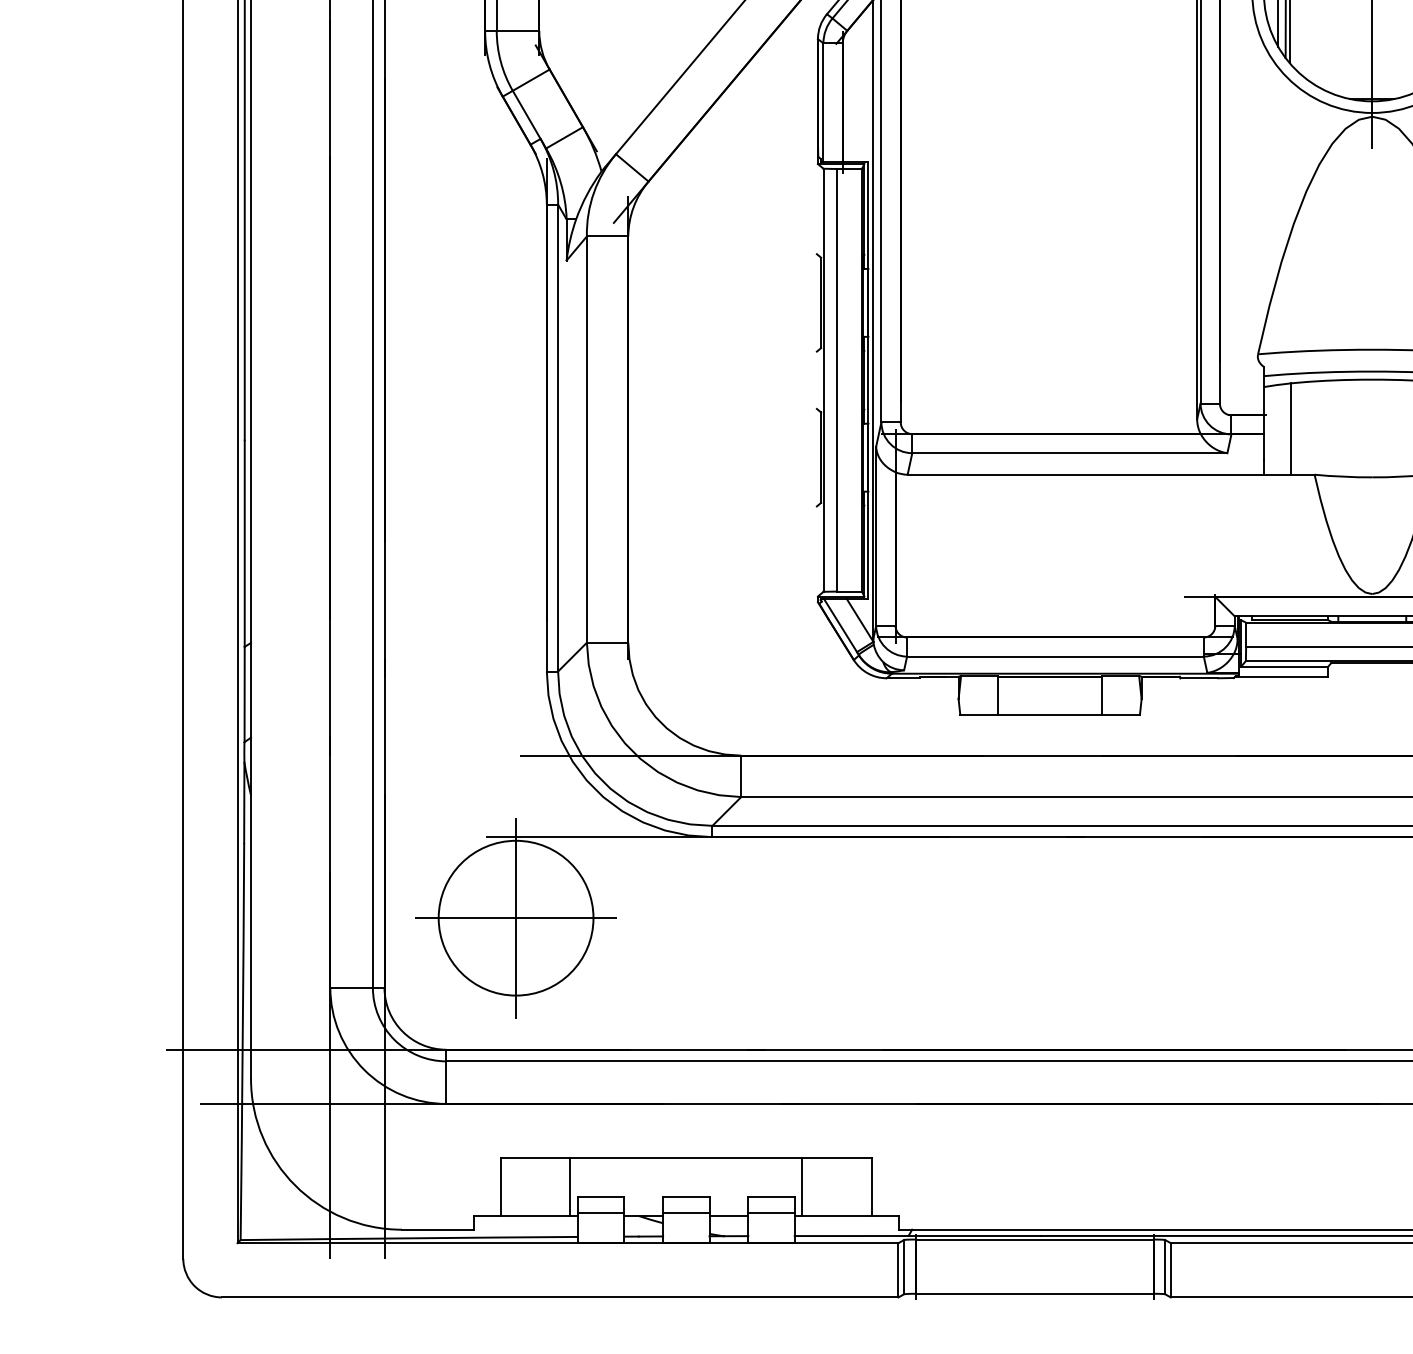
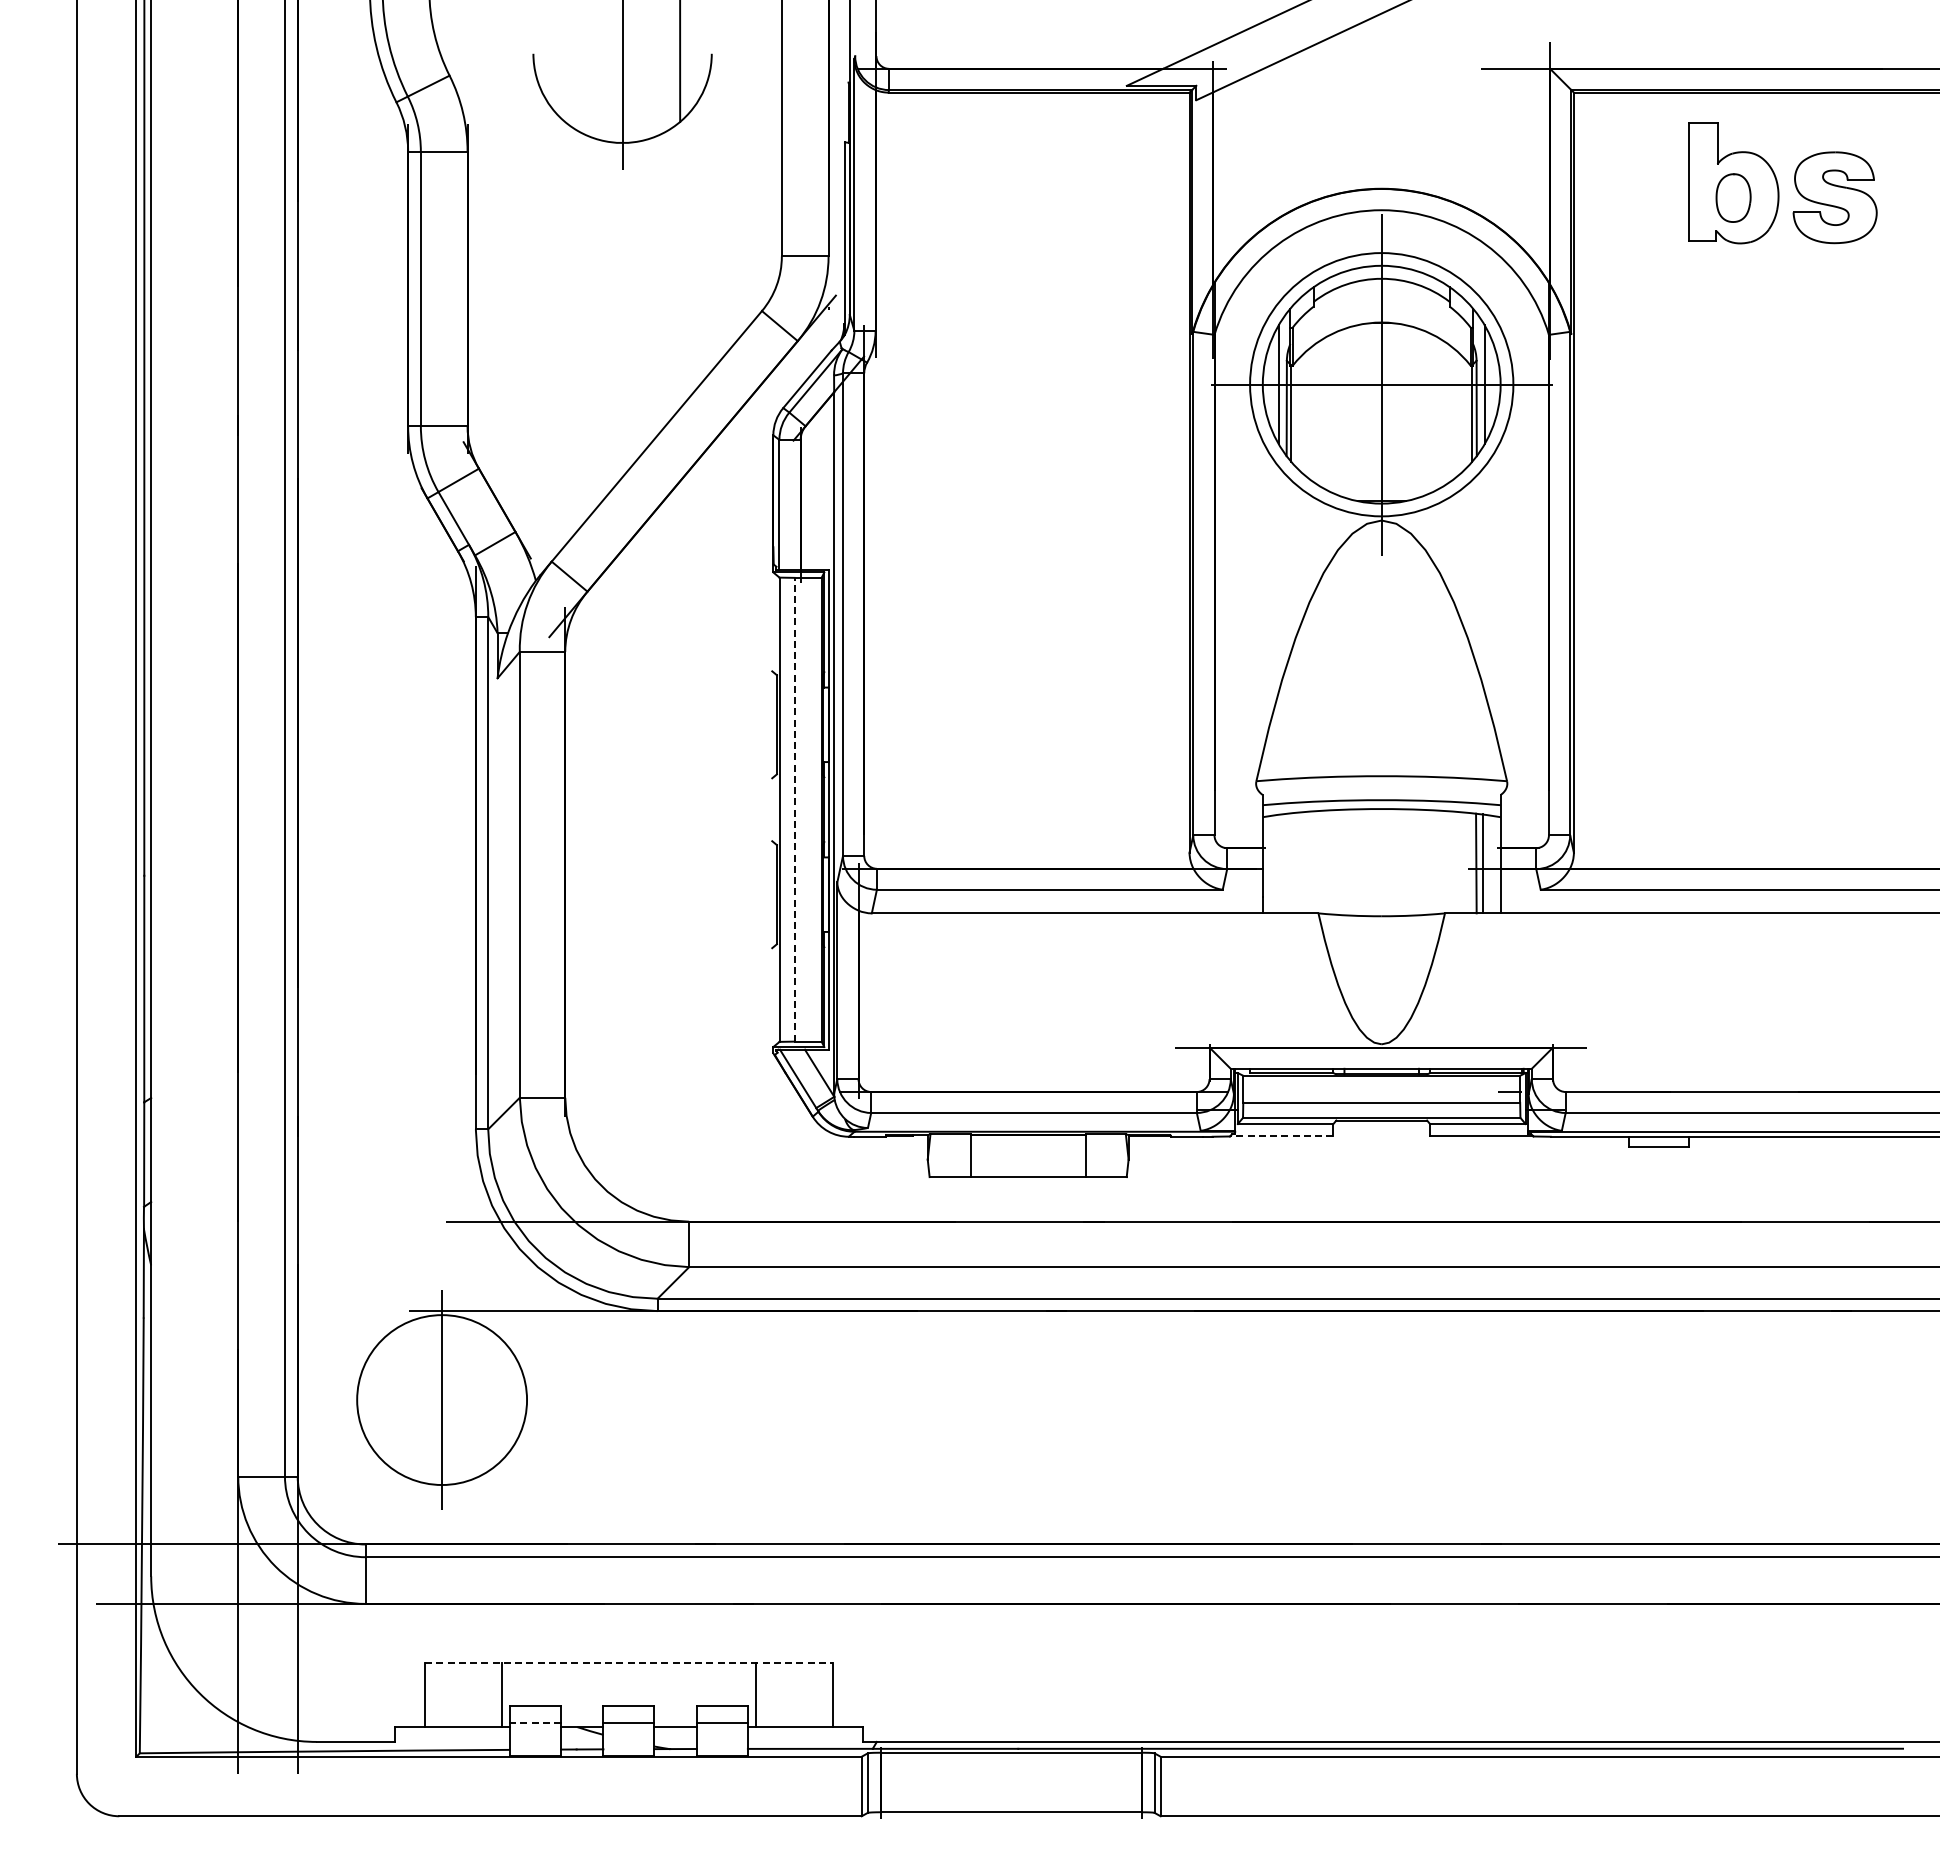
line: (837, 380) -> (794, 809), solid -> dashed
line: (1290, 429) -> (1292, 863), removed
line: (1280, 677) -> (1281, 1135), solid -> dashed
line: (515, 918) -> (441, 1400), removed
line: (685, 1158) -> (628, 1663), solid -> dashed
line: (601, 1212) -> (535, 1723), solid -> dashed

